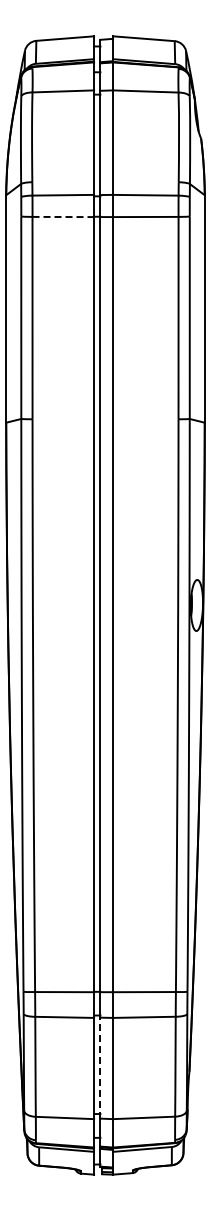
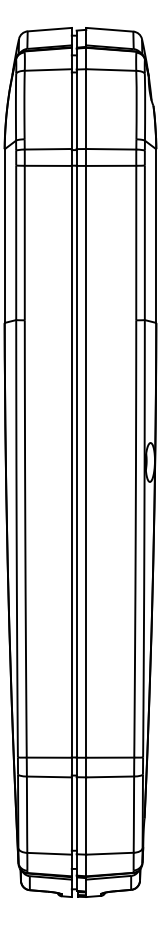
line: (63, 217) -> (48, 166), dashed -> solid
line: (100, 1067) -> (76, 815), dashed -> solid

